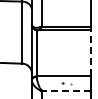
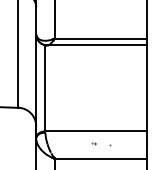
line: (91, 53) -> (147, 88), dashed -> solid
line: (66, 90) -> (100, 157), dashed -> solid

